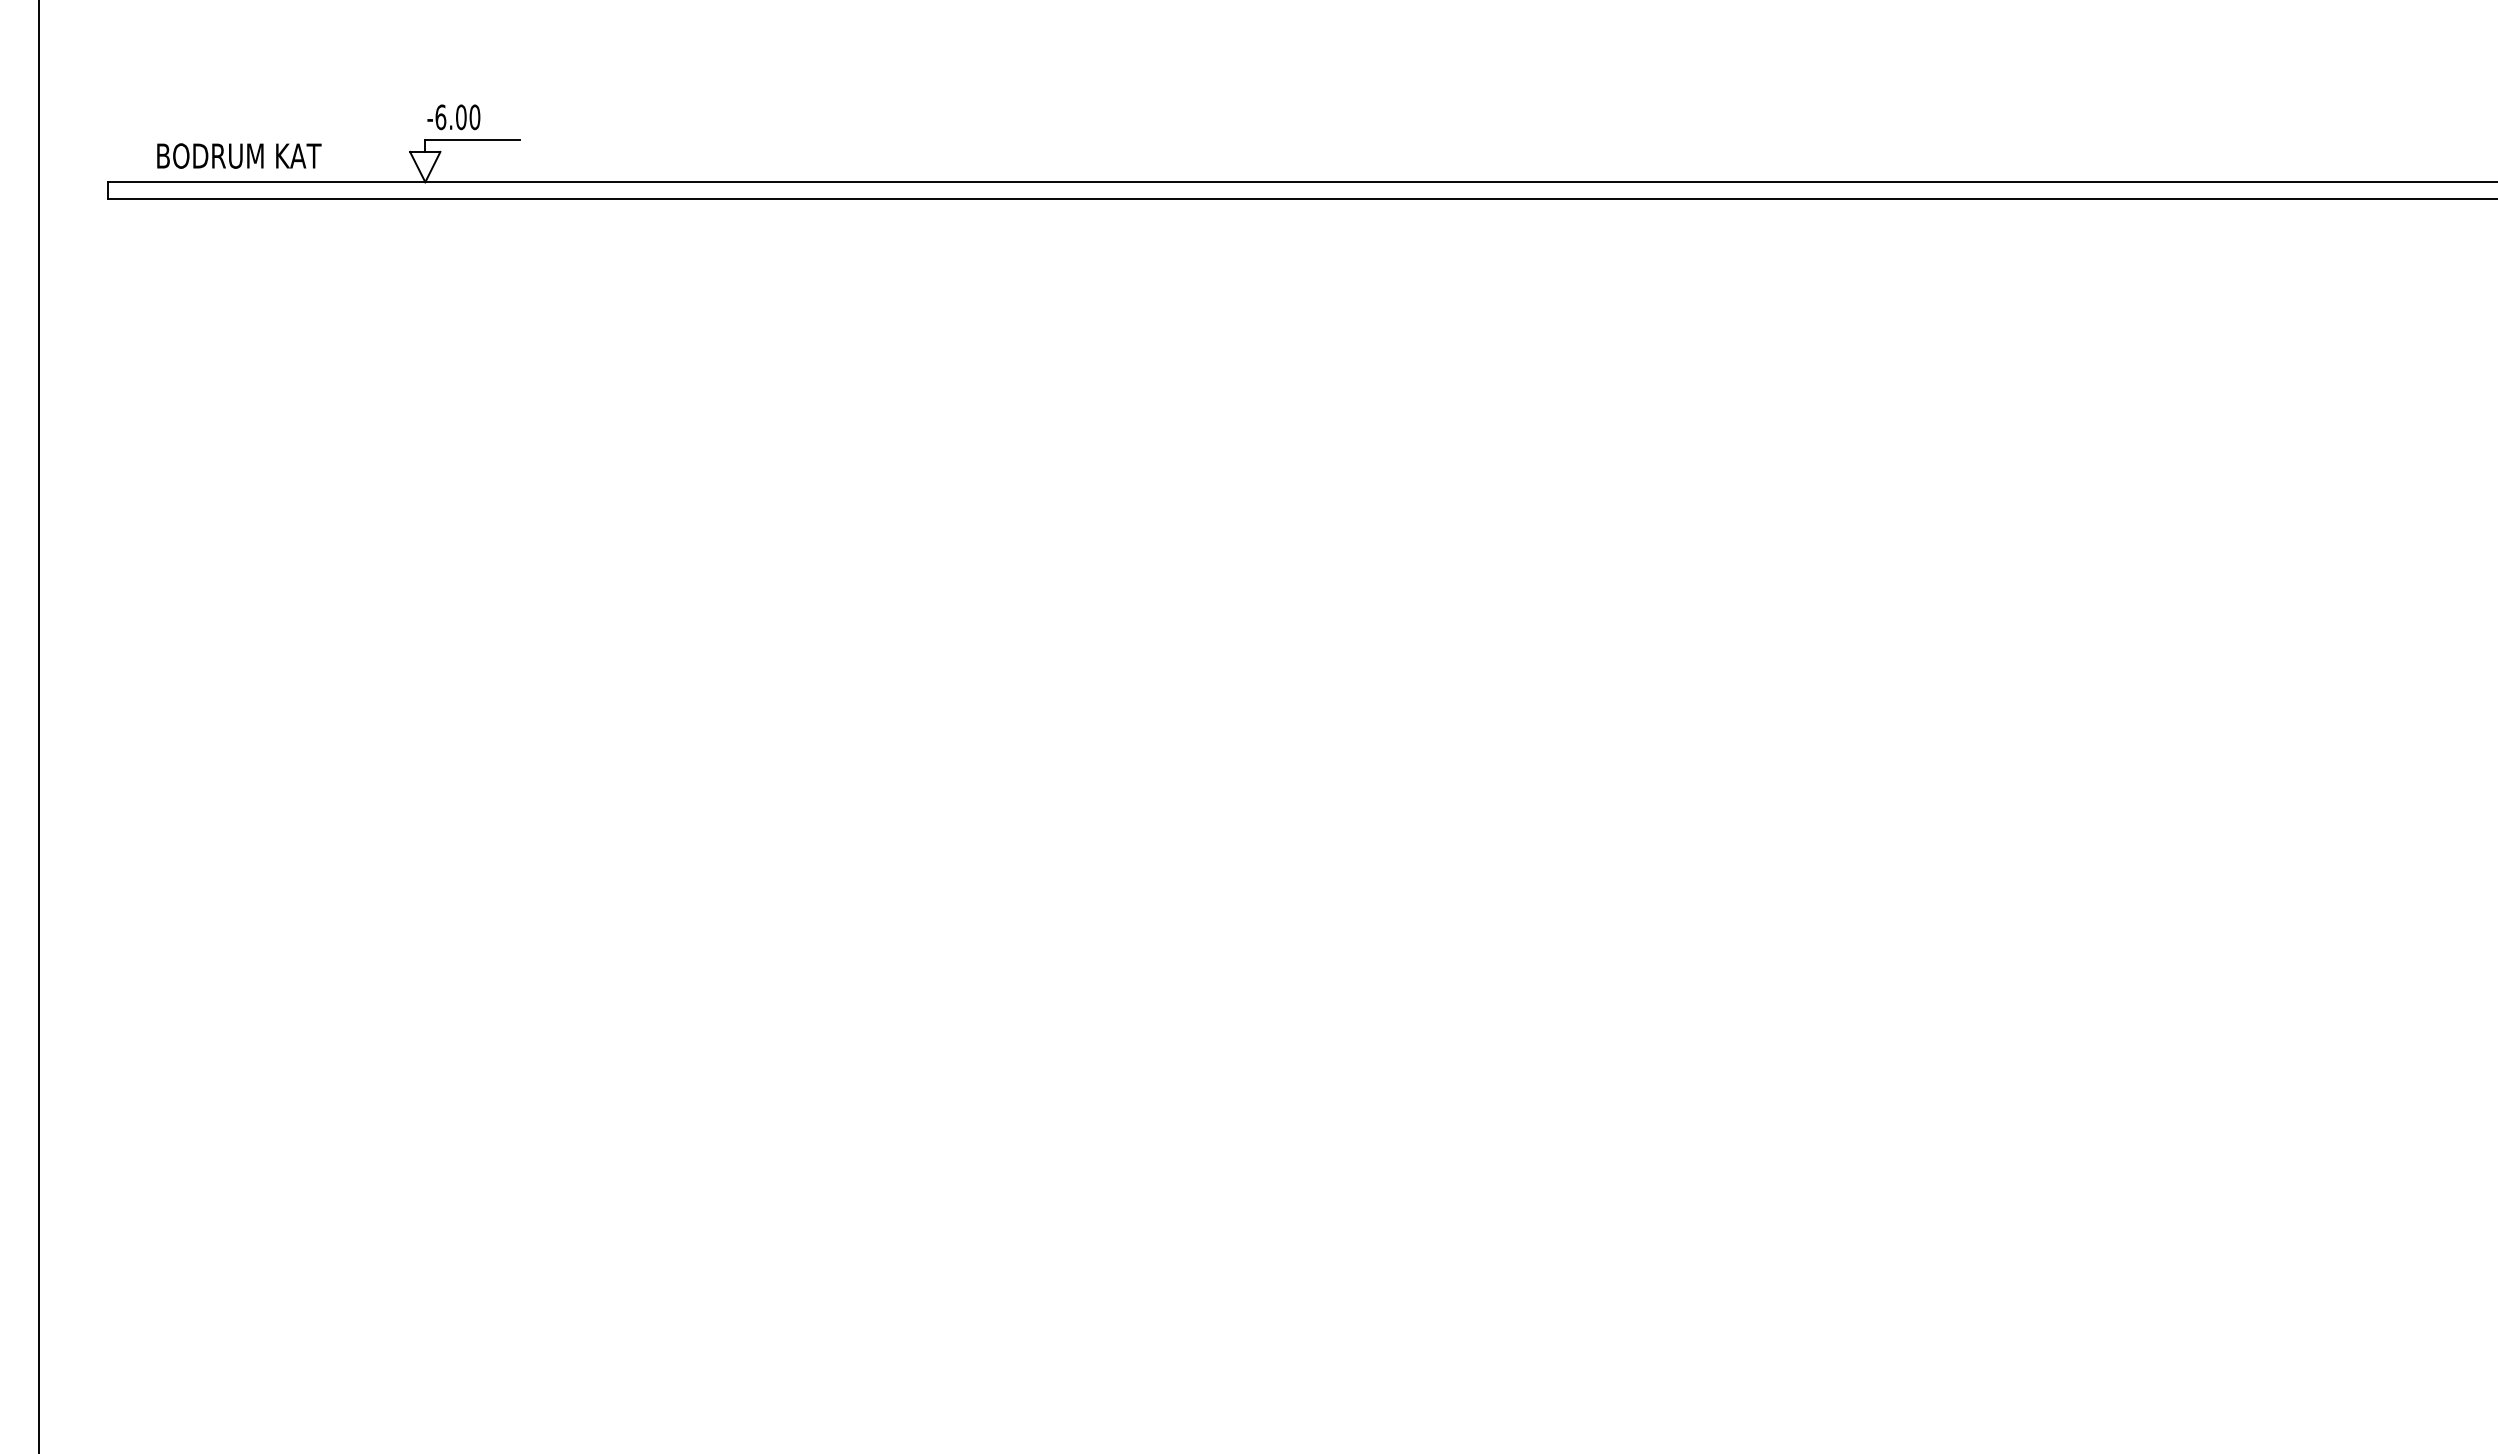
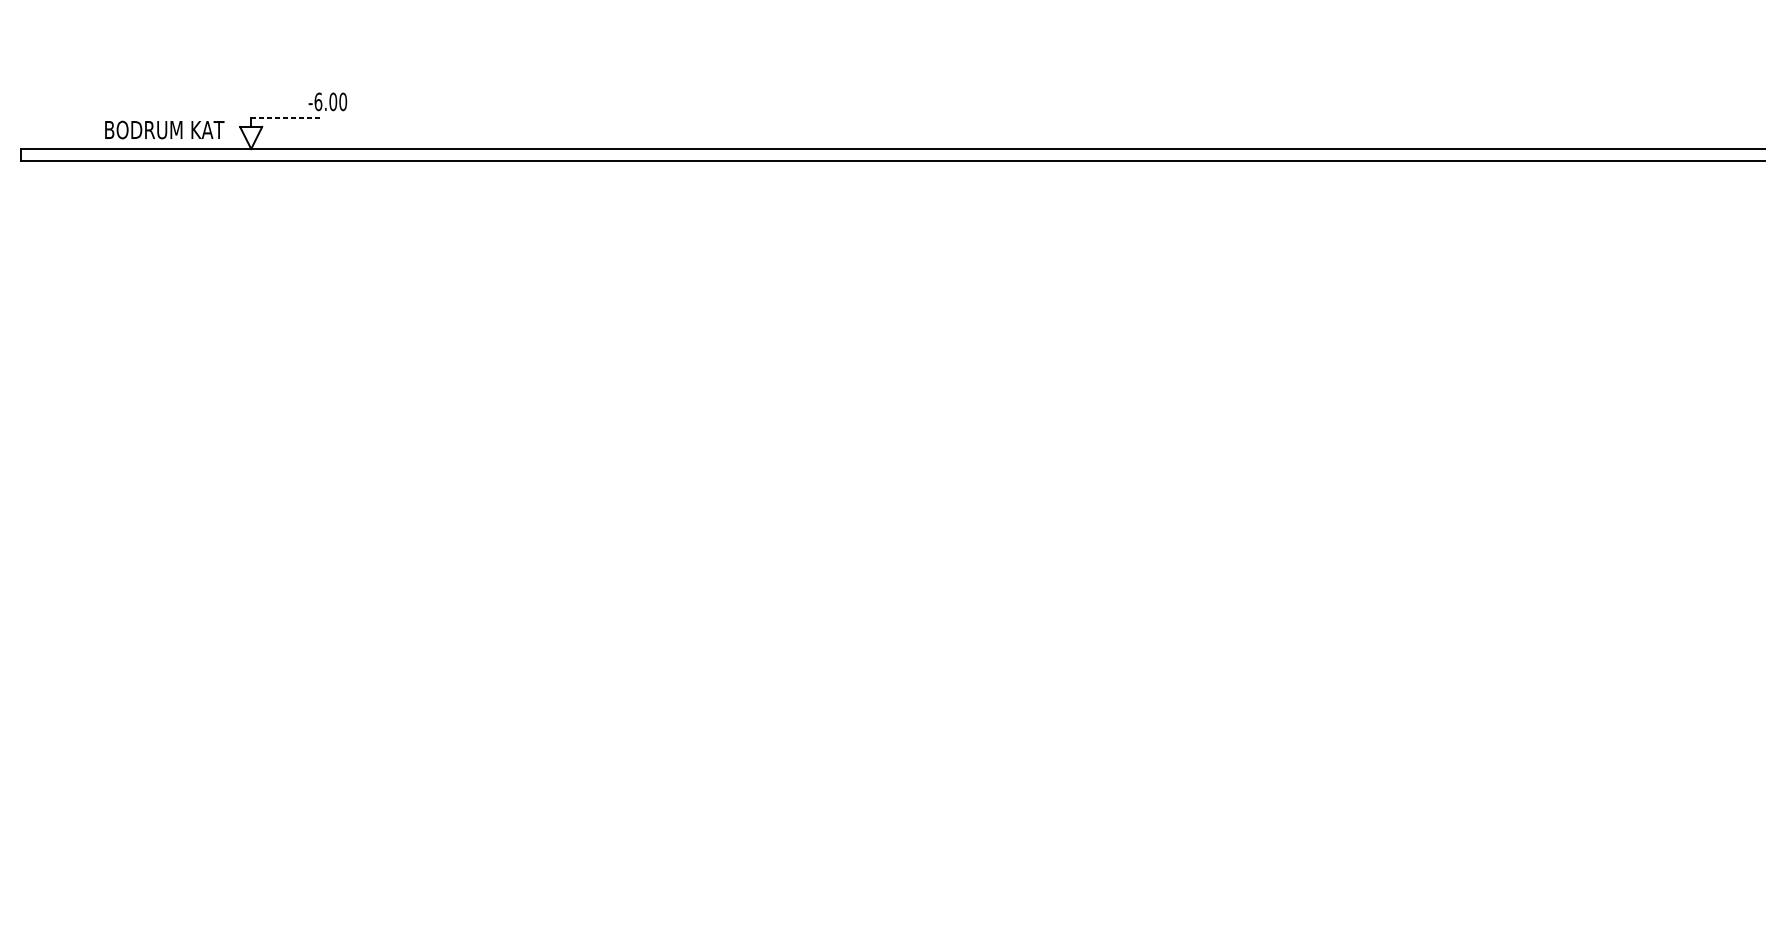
text: (453, 117) -> (327, 102), moved
line: (473, 139) -> (286, 118), solid -> dashed
text: (239, 155) -> (164, 129), moved

